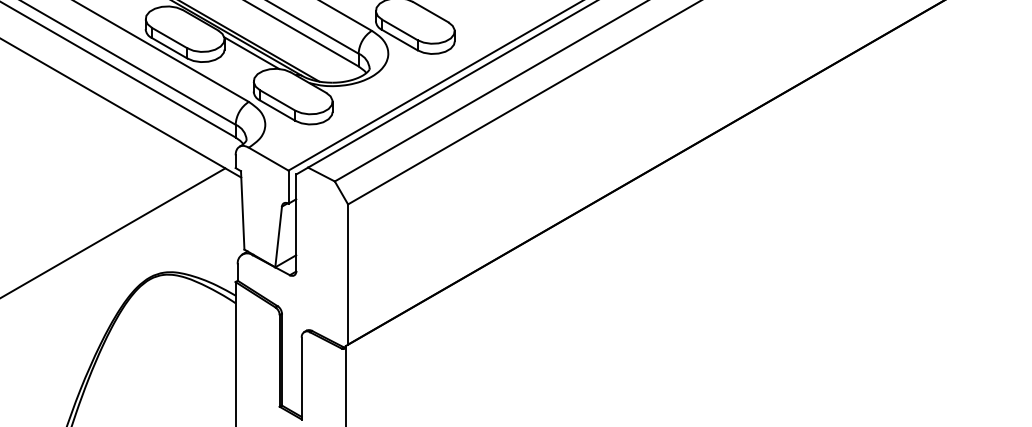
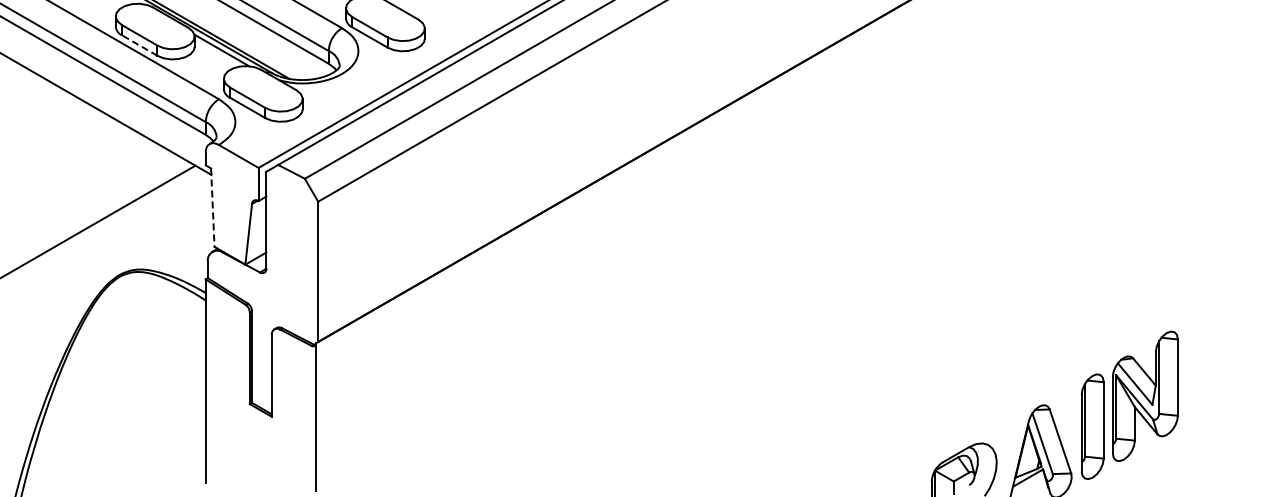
line: (169, 48) -> (139, 45), solid -> dashed
line: (242, 211) -> (212, 208), solid -> dashed

